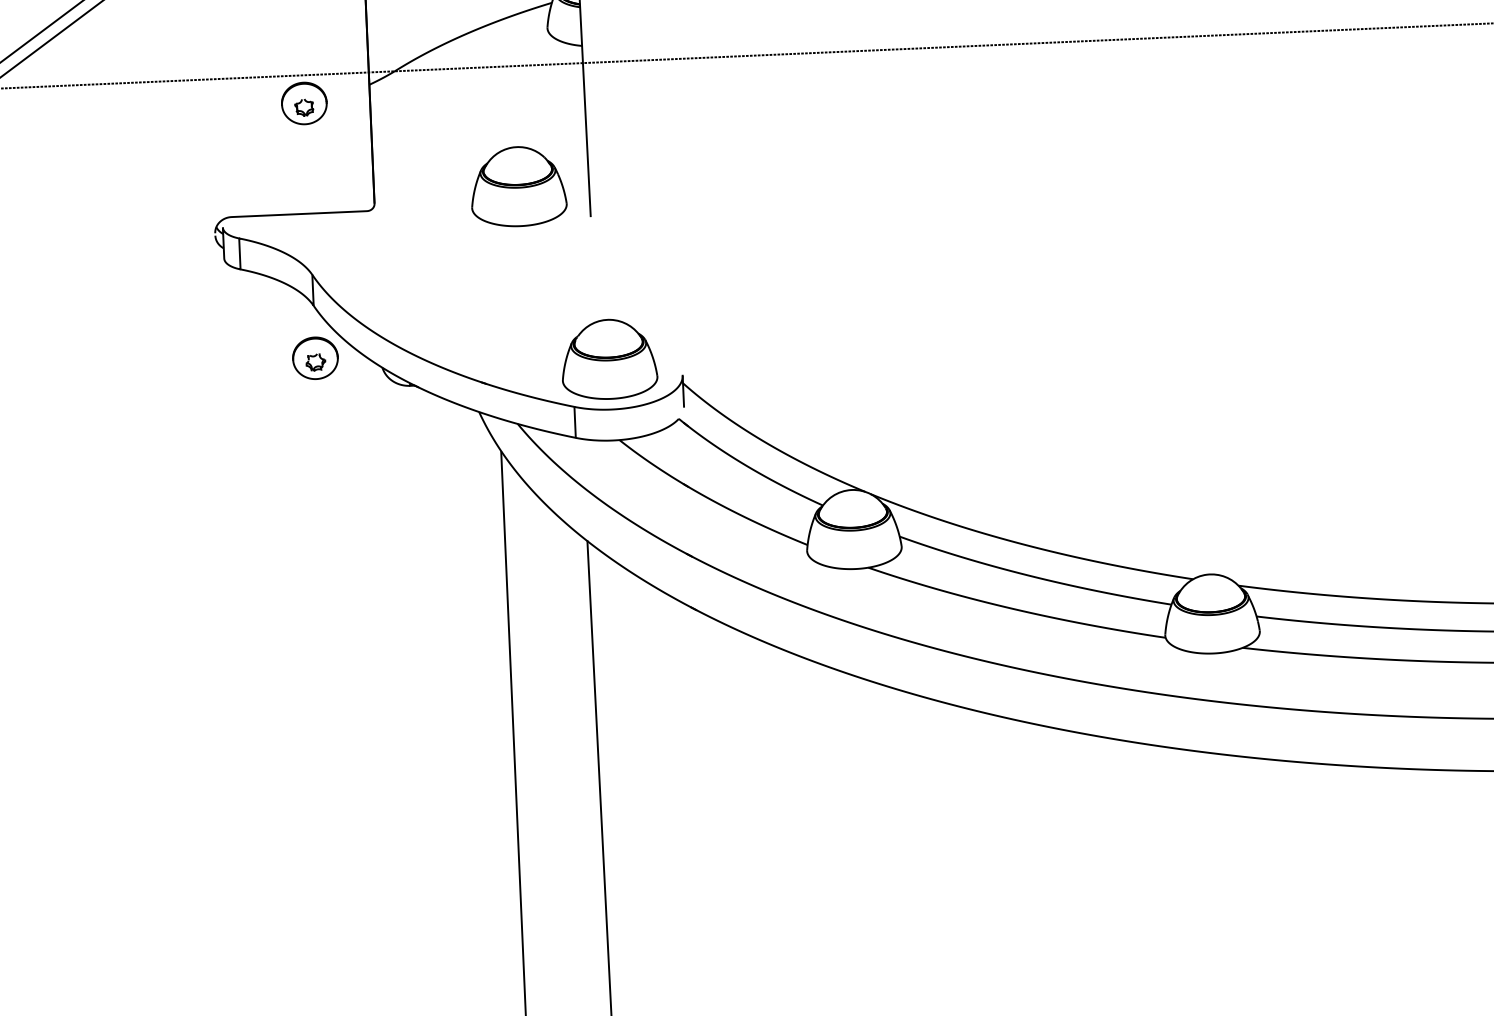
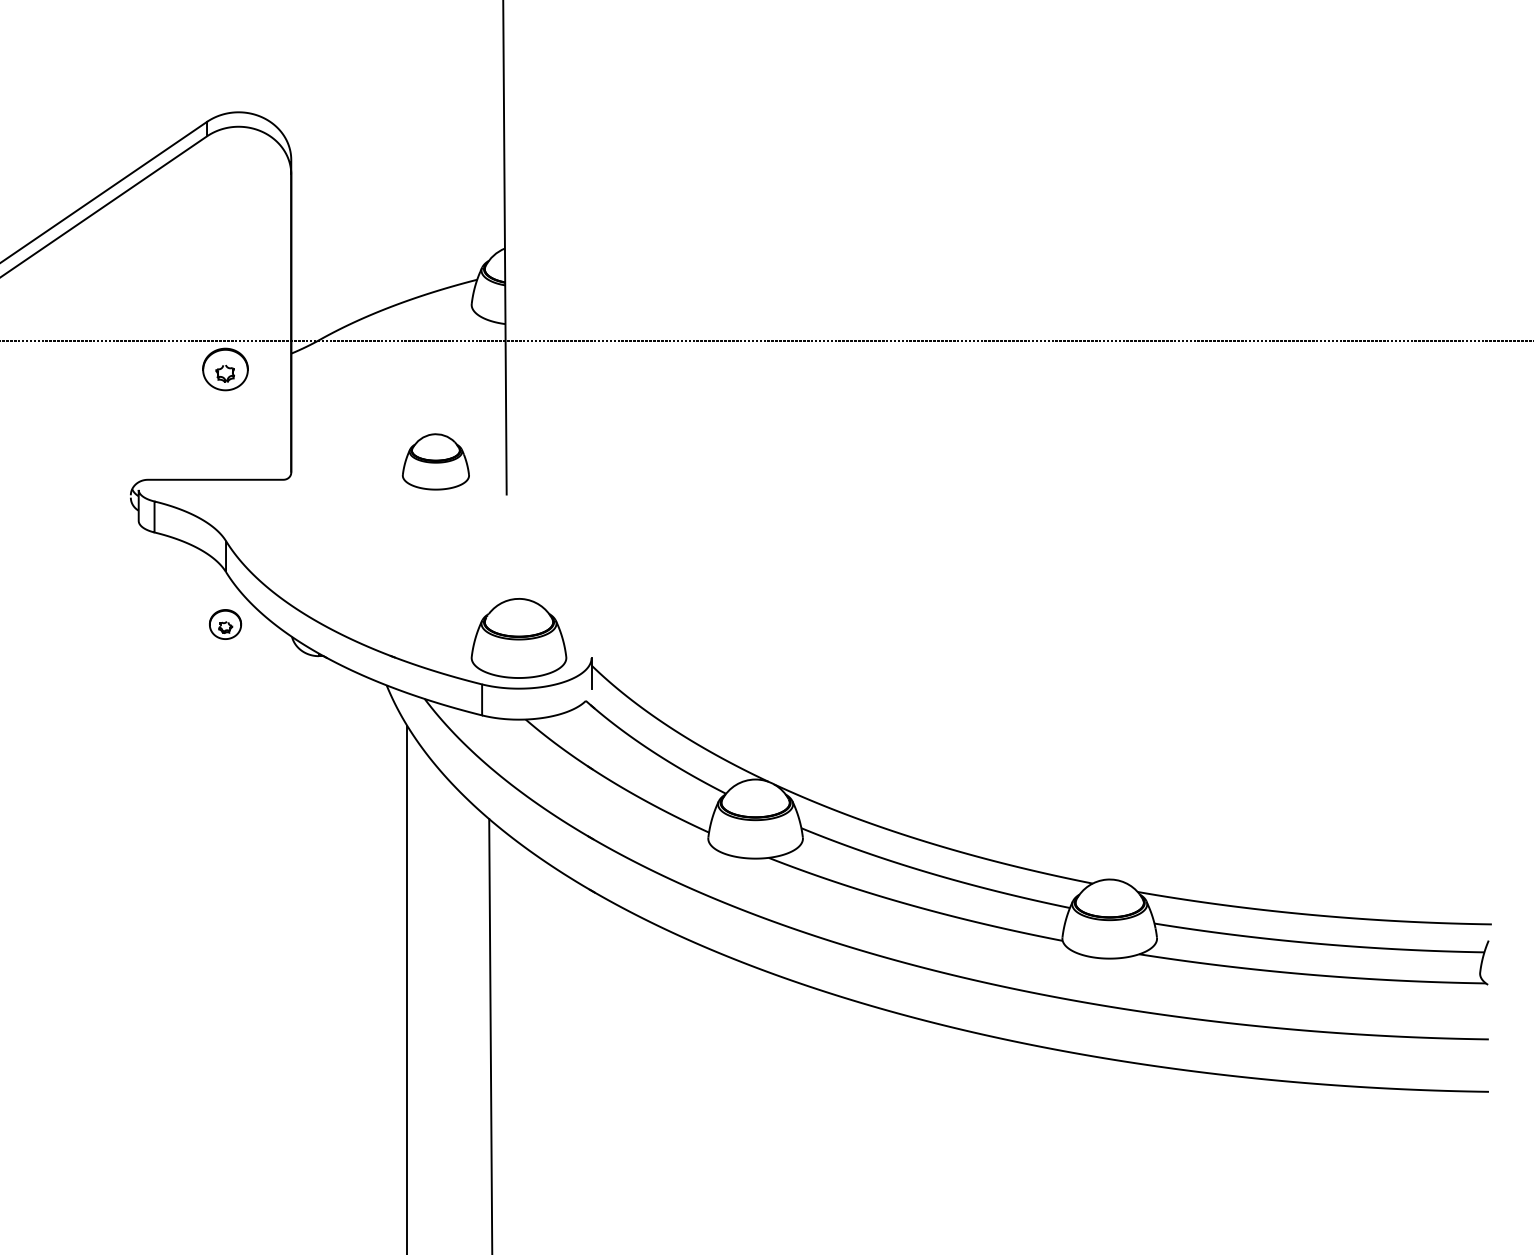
part: (518, 186) -> (435, 461), size x0.7
part: (315, 358) -> (225, 624), size x0.7

